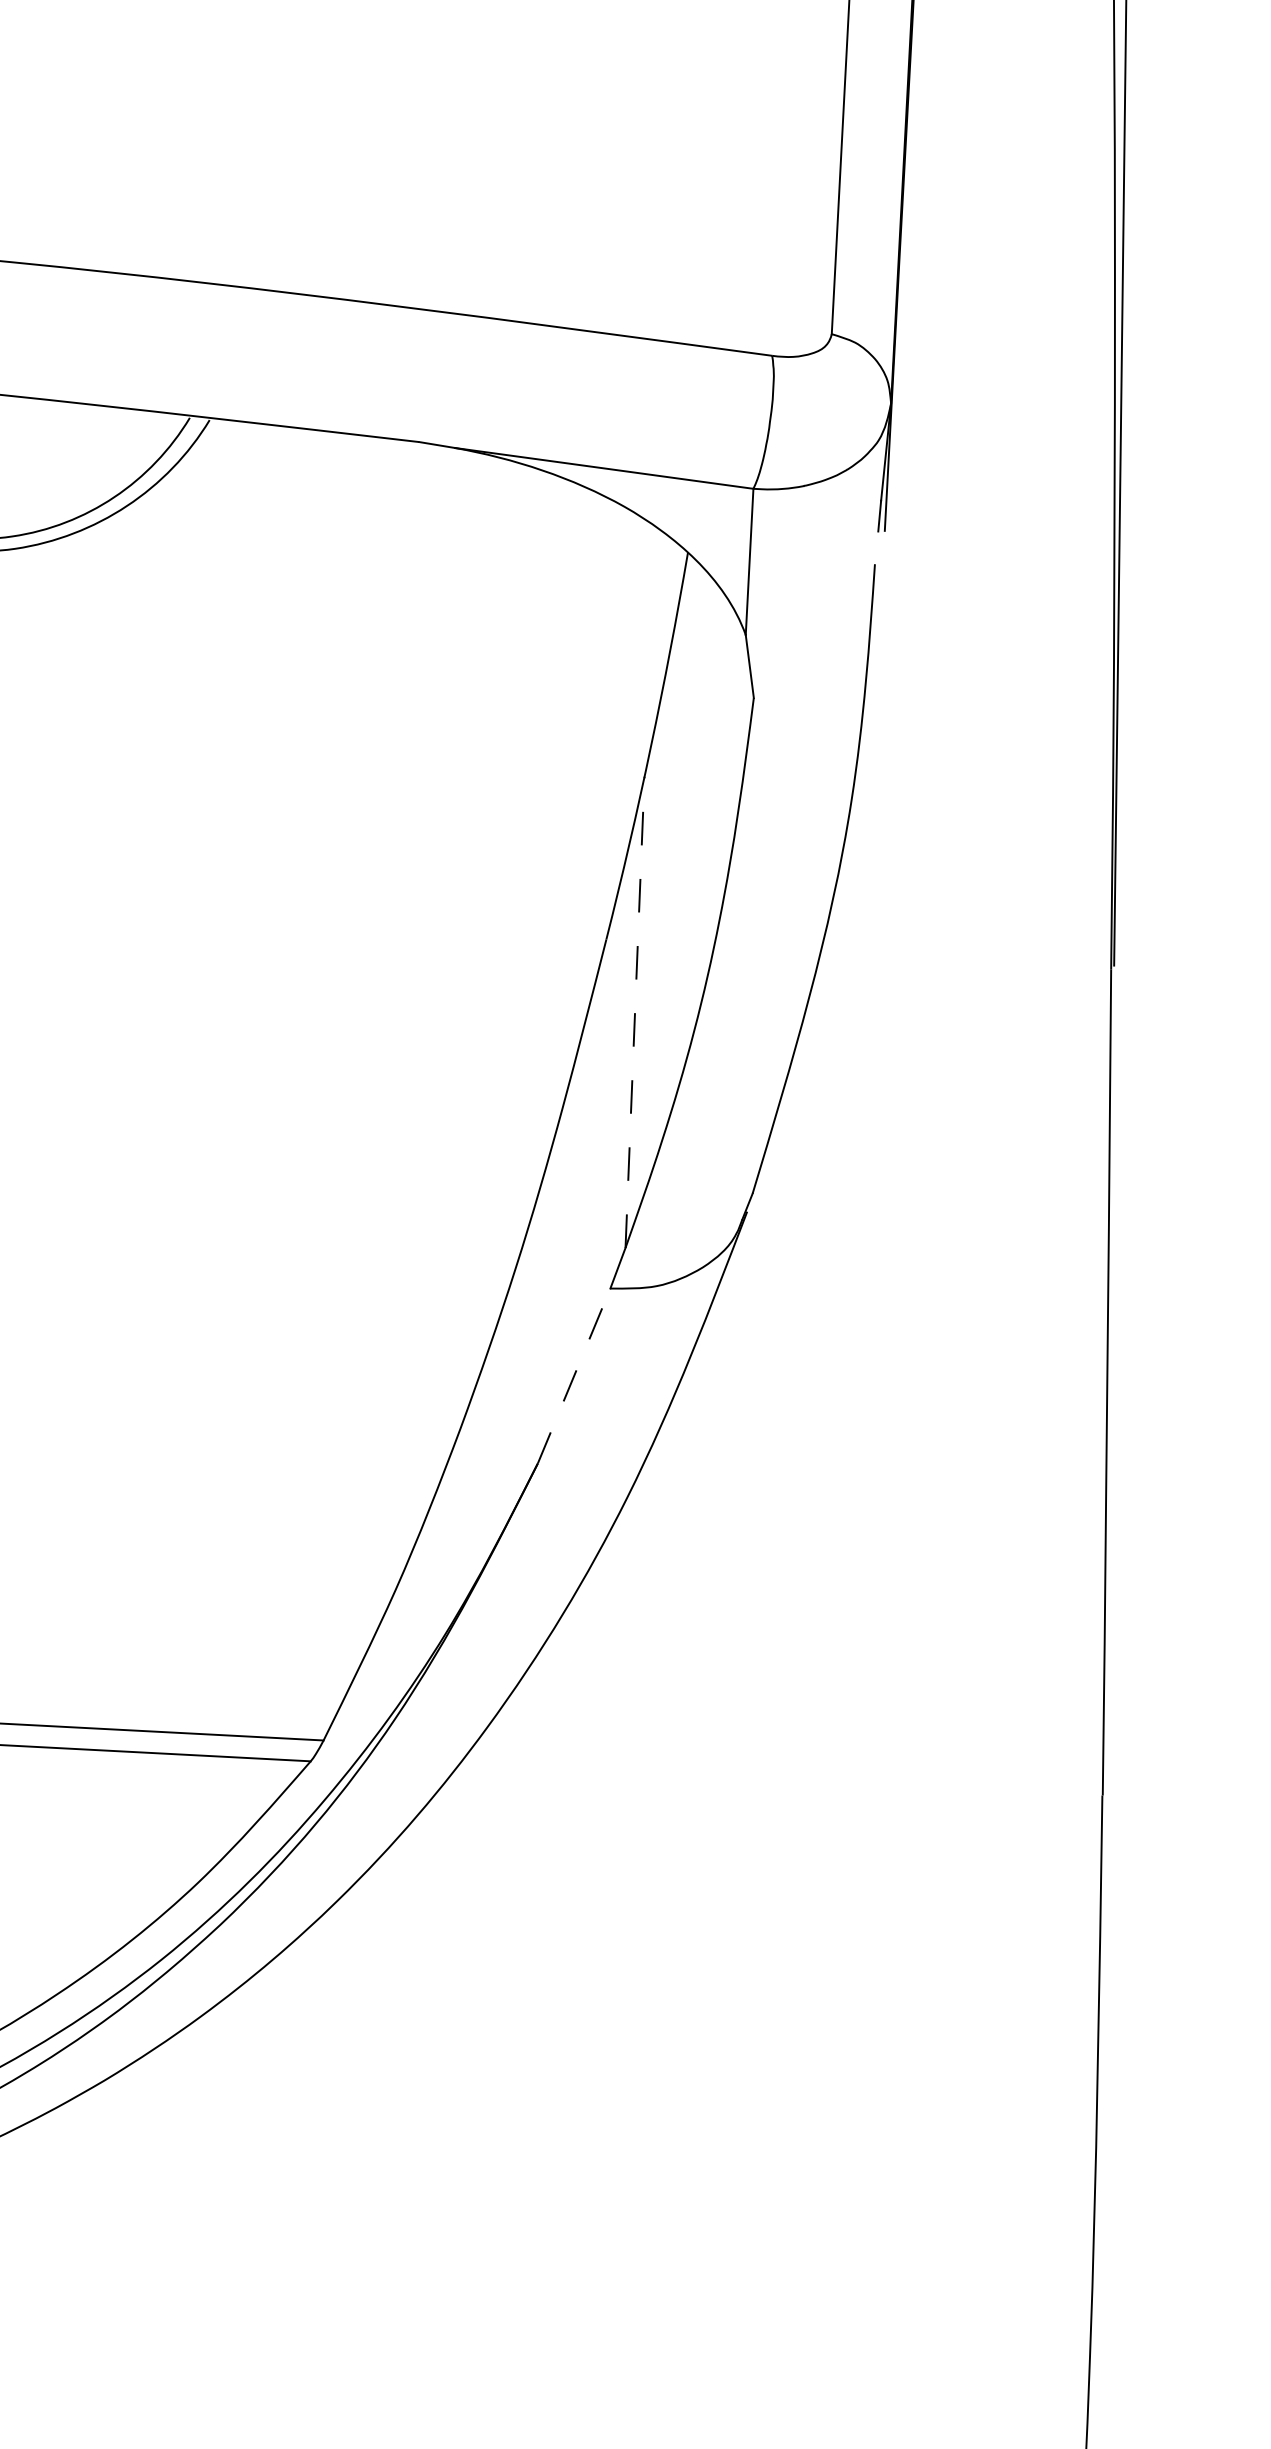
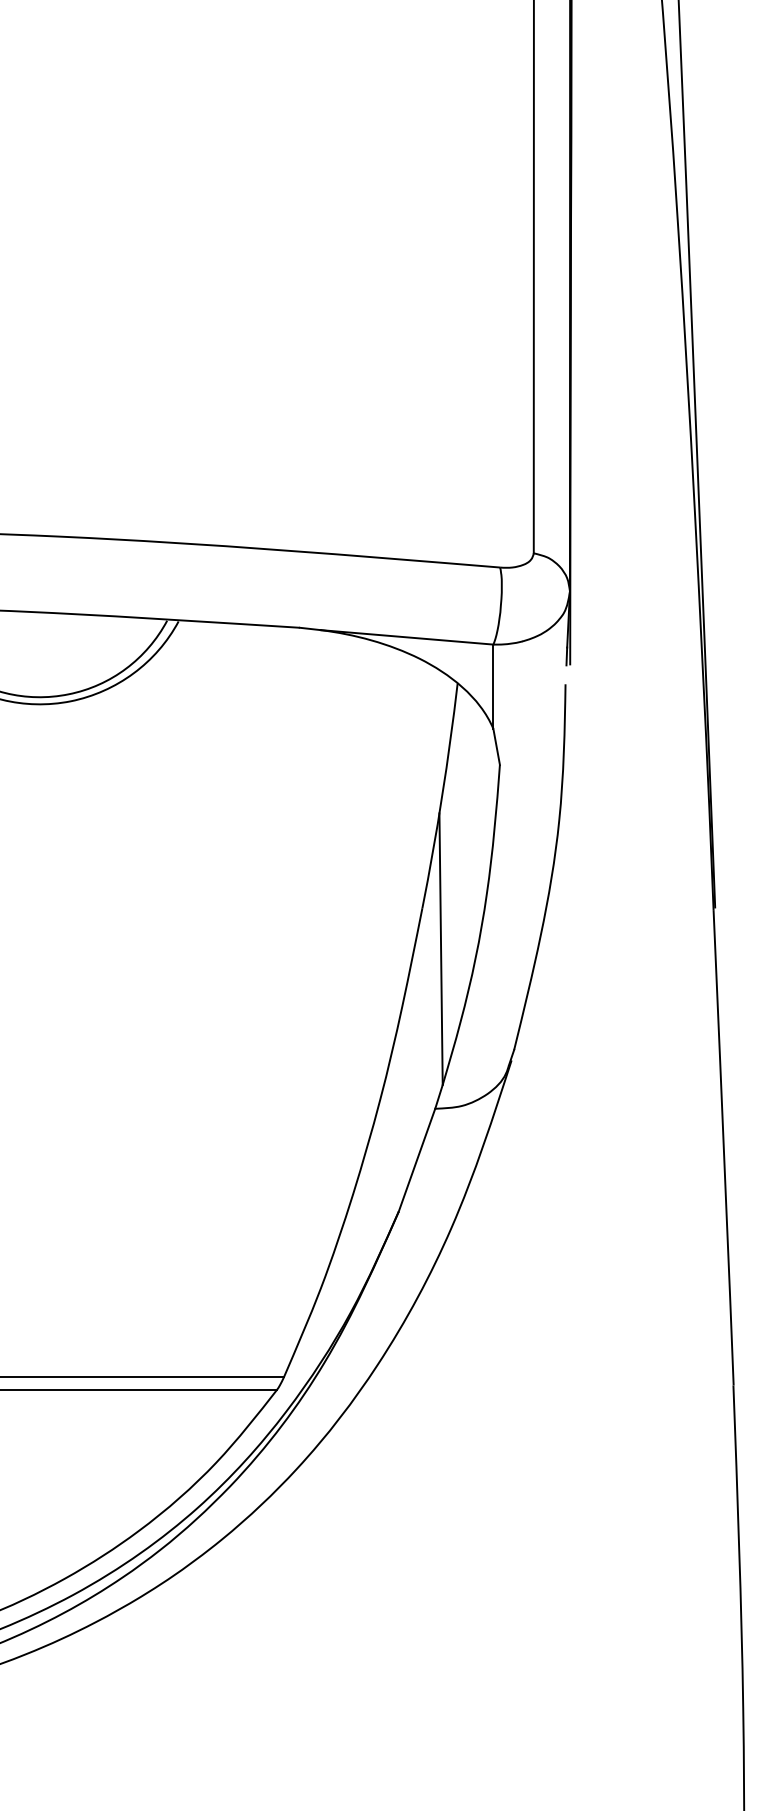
line: (635, 1012) -> (441, 949), dashed -> solid
line: (574, 1376) -> (417, 1160), dashed -> solid

